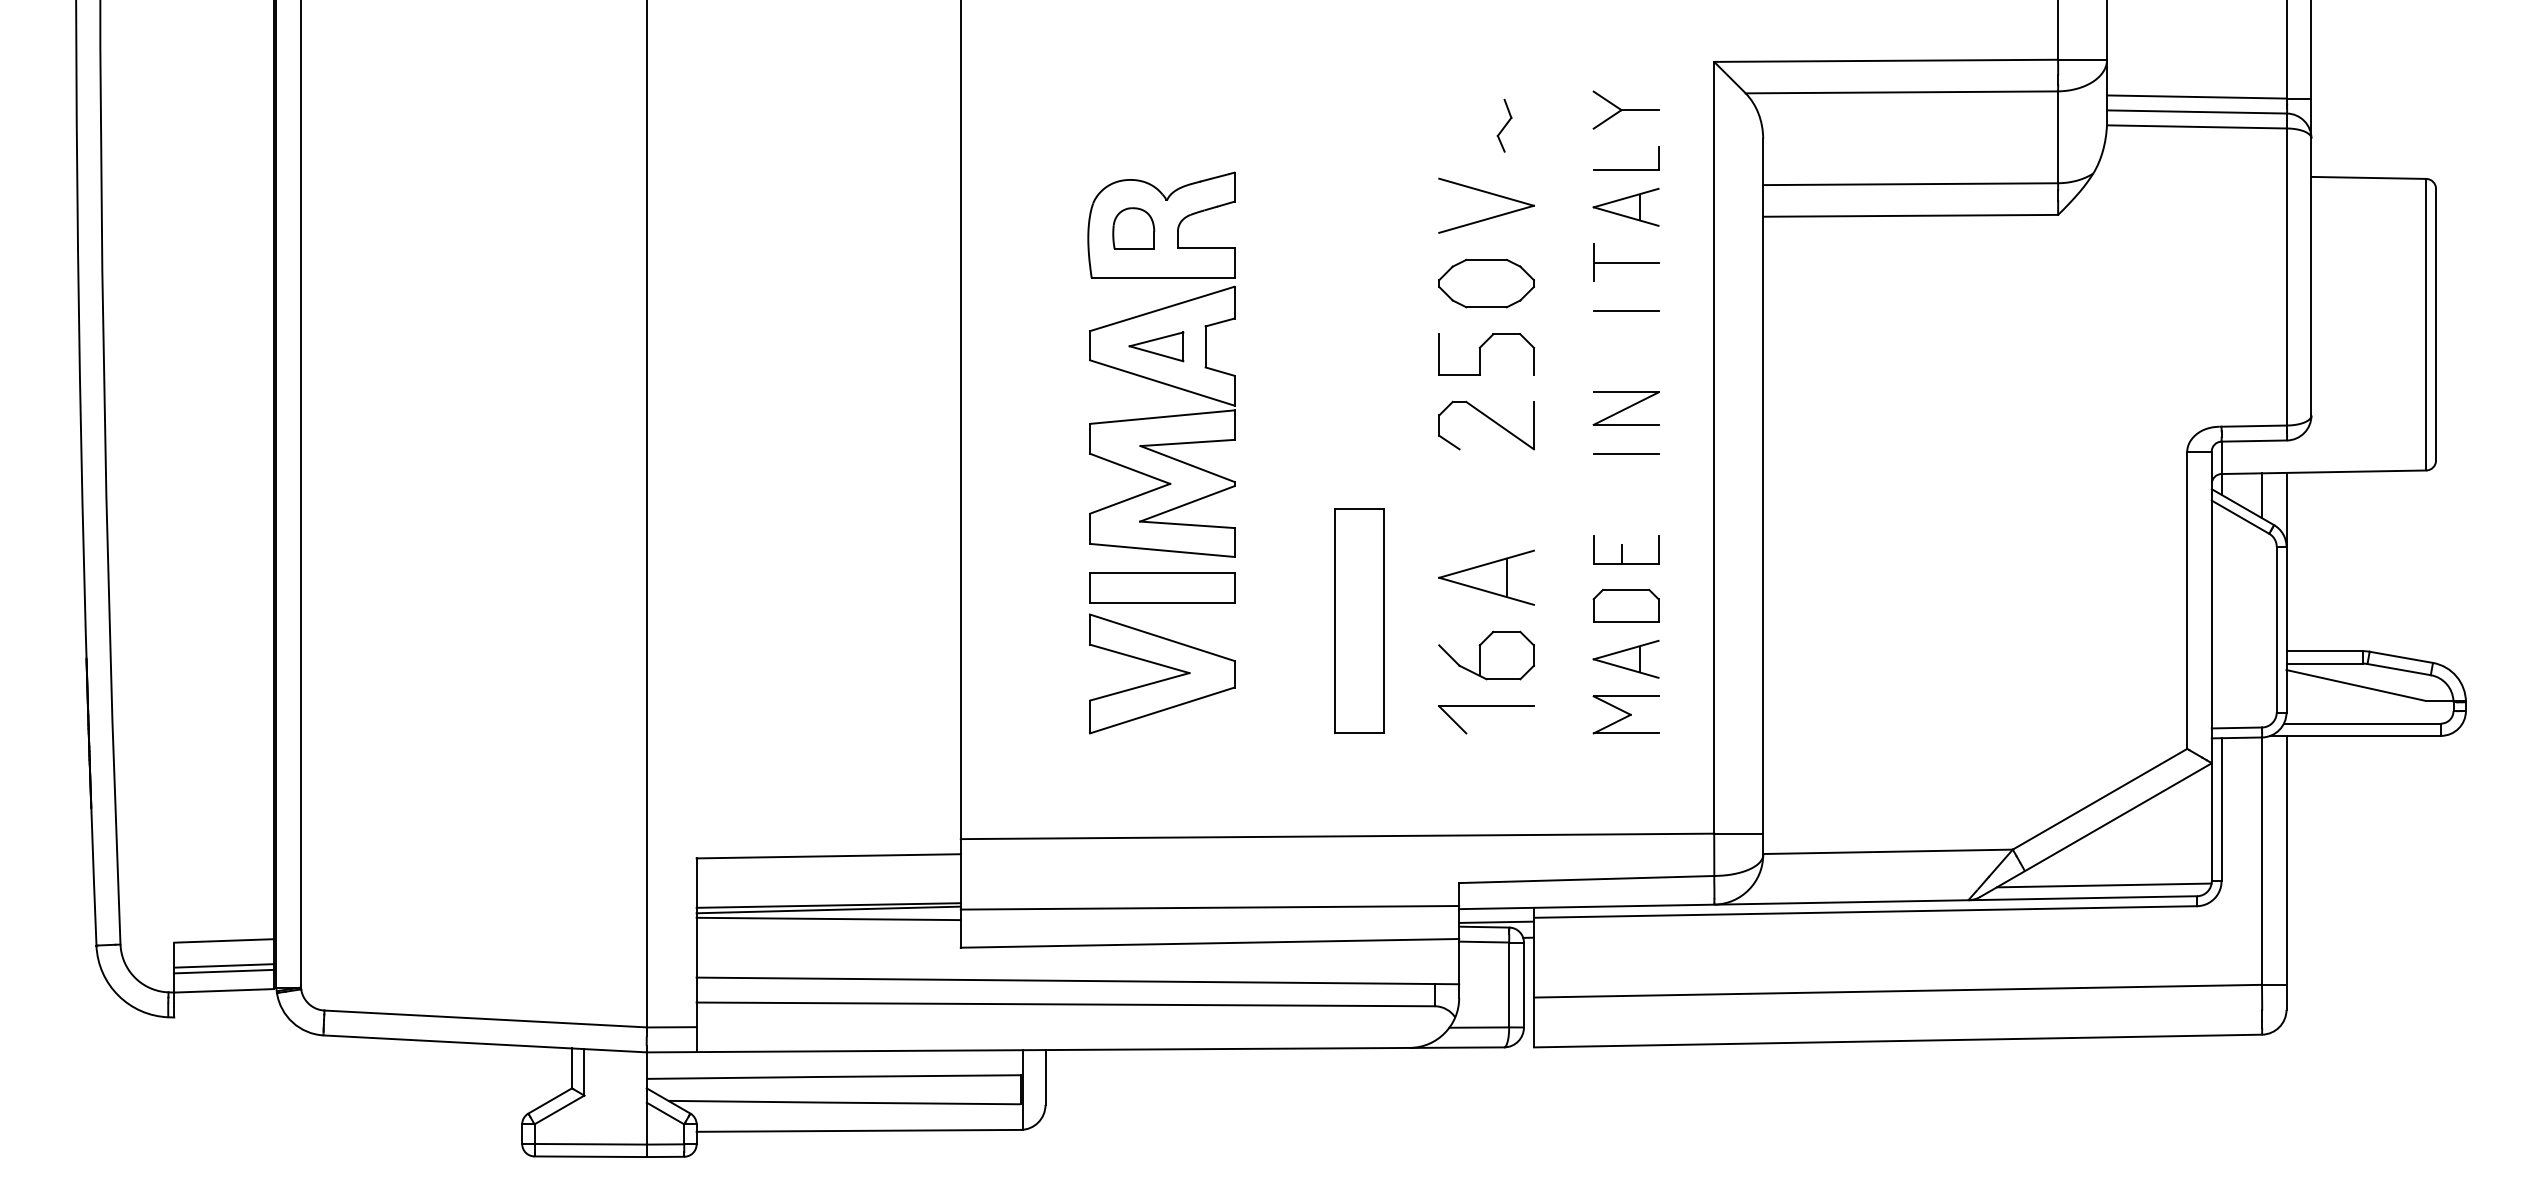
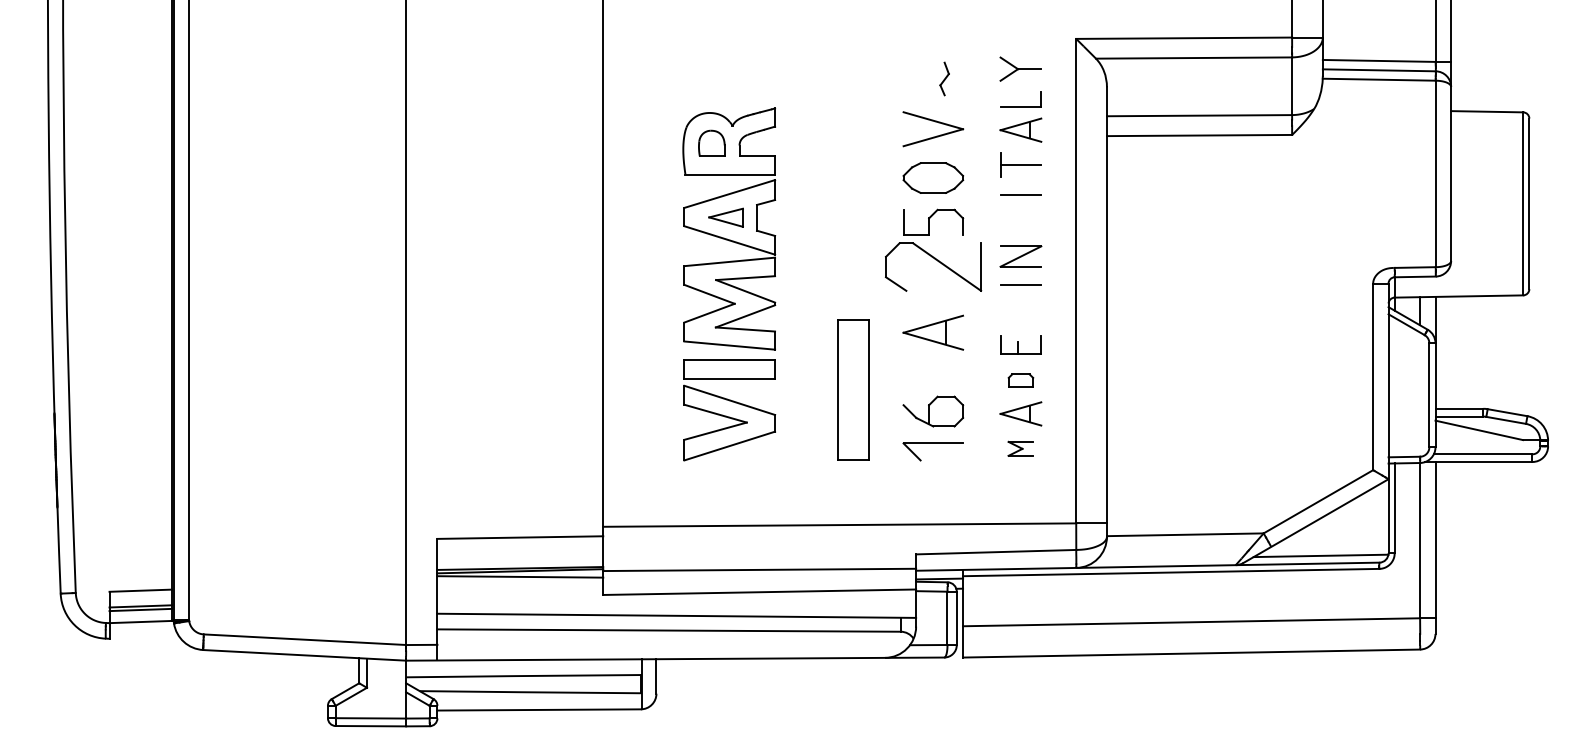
part: (1485, 426) -> (932, 267), size x1.6
part: (1486, 577) -> (933, 332), moved
part: (1625, 606) -> (1020, 380), size x0.6
part: (1625, 714) -> (1020, 448), size x0.6

